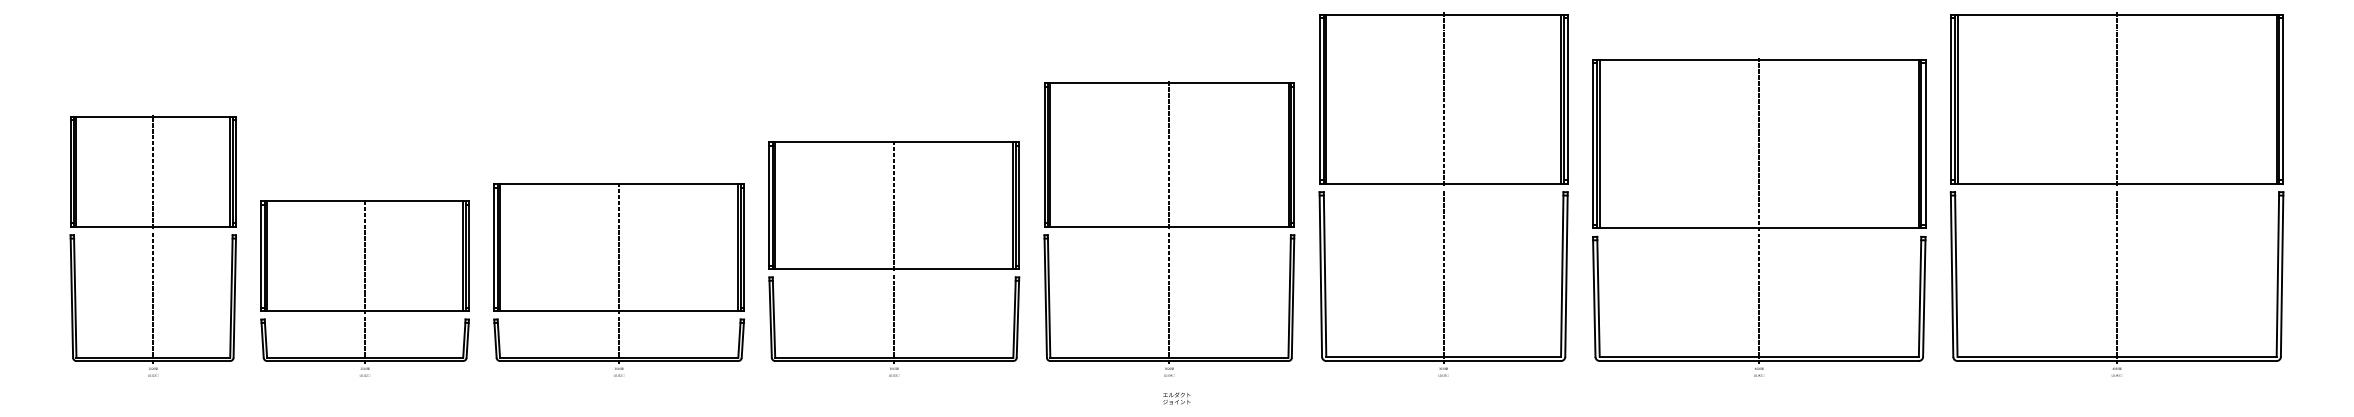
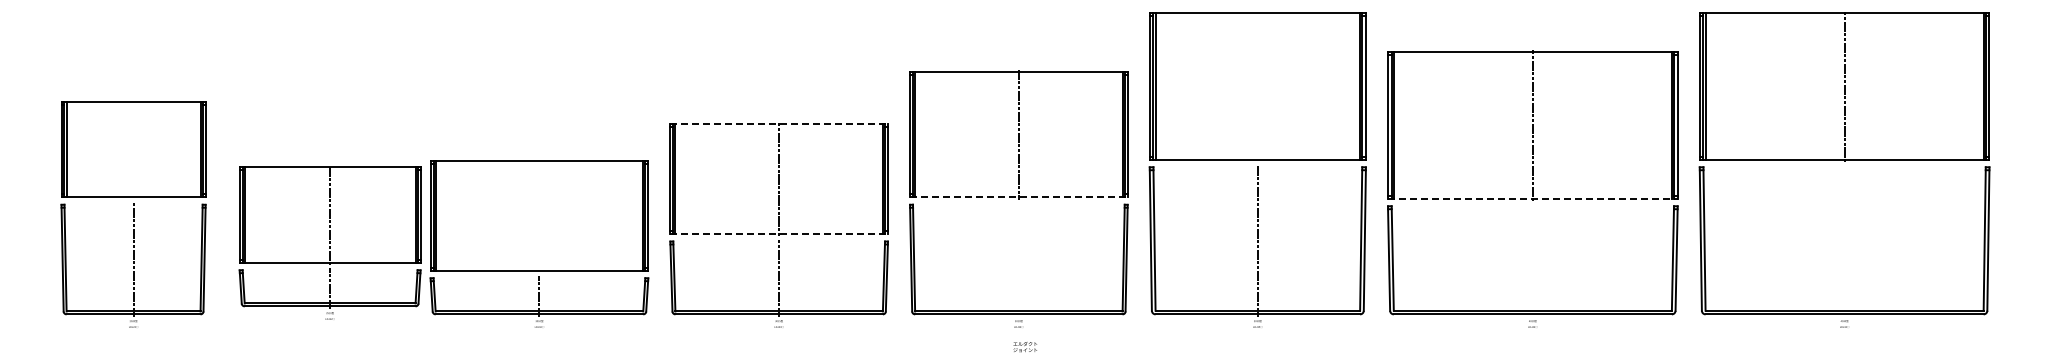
line: (1443, 99) -> (1257, 86), removed
line: (894, 141) -> (779, 123), solid -> dashed
line: (153, 171) -> (133, 149), removed
line: (1168, 226) -> (1018, 197), solid -> dashed
line: (1758, 228) -> (1532, 198), solid -> dashed
line: (619, 247) -> (539, 215), removed
line: (894, 269) -> (779, 234), solid -> dashed
line: (2116, 276) -> (1844, 240), removed
part: (364, 287) -> (329, 242), moved
line: (1168, 298) -> (1018, 259), removed
line: (1758, 299) -> (1532, 260), removed

